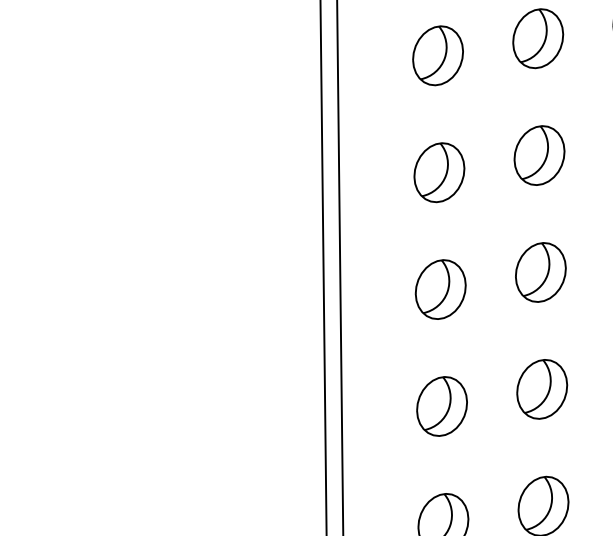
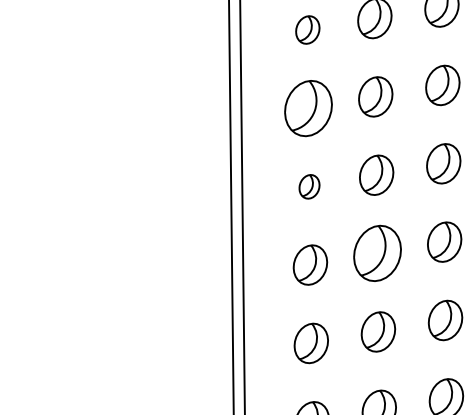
part: (437, 55) -> (307, 29), size x0.7
part: (439, 171) -> (308, 107), size x1.4
part: (440, 289) -> (309, 186), size x0.6
part: (542, 389) -> (377, 253), size x1.4

